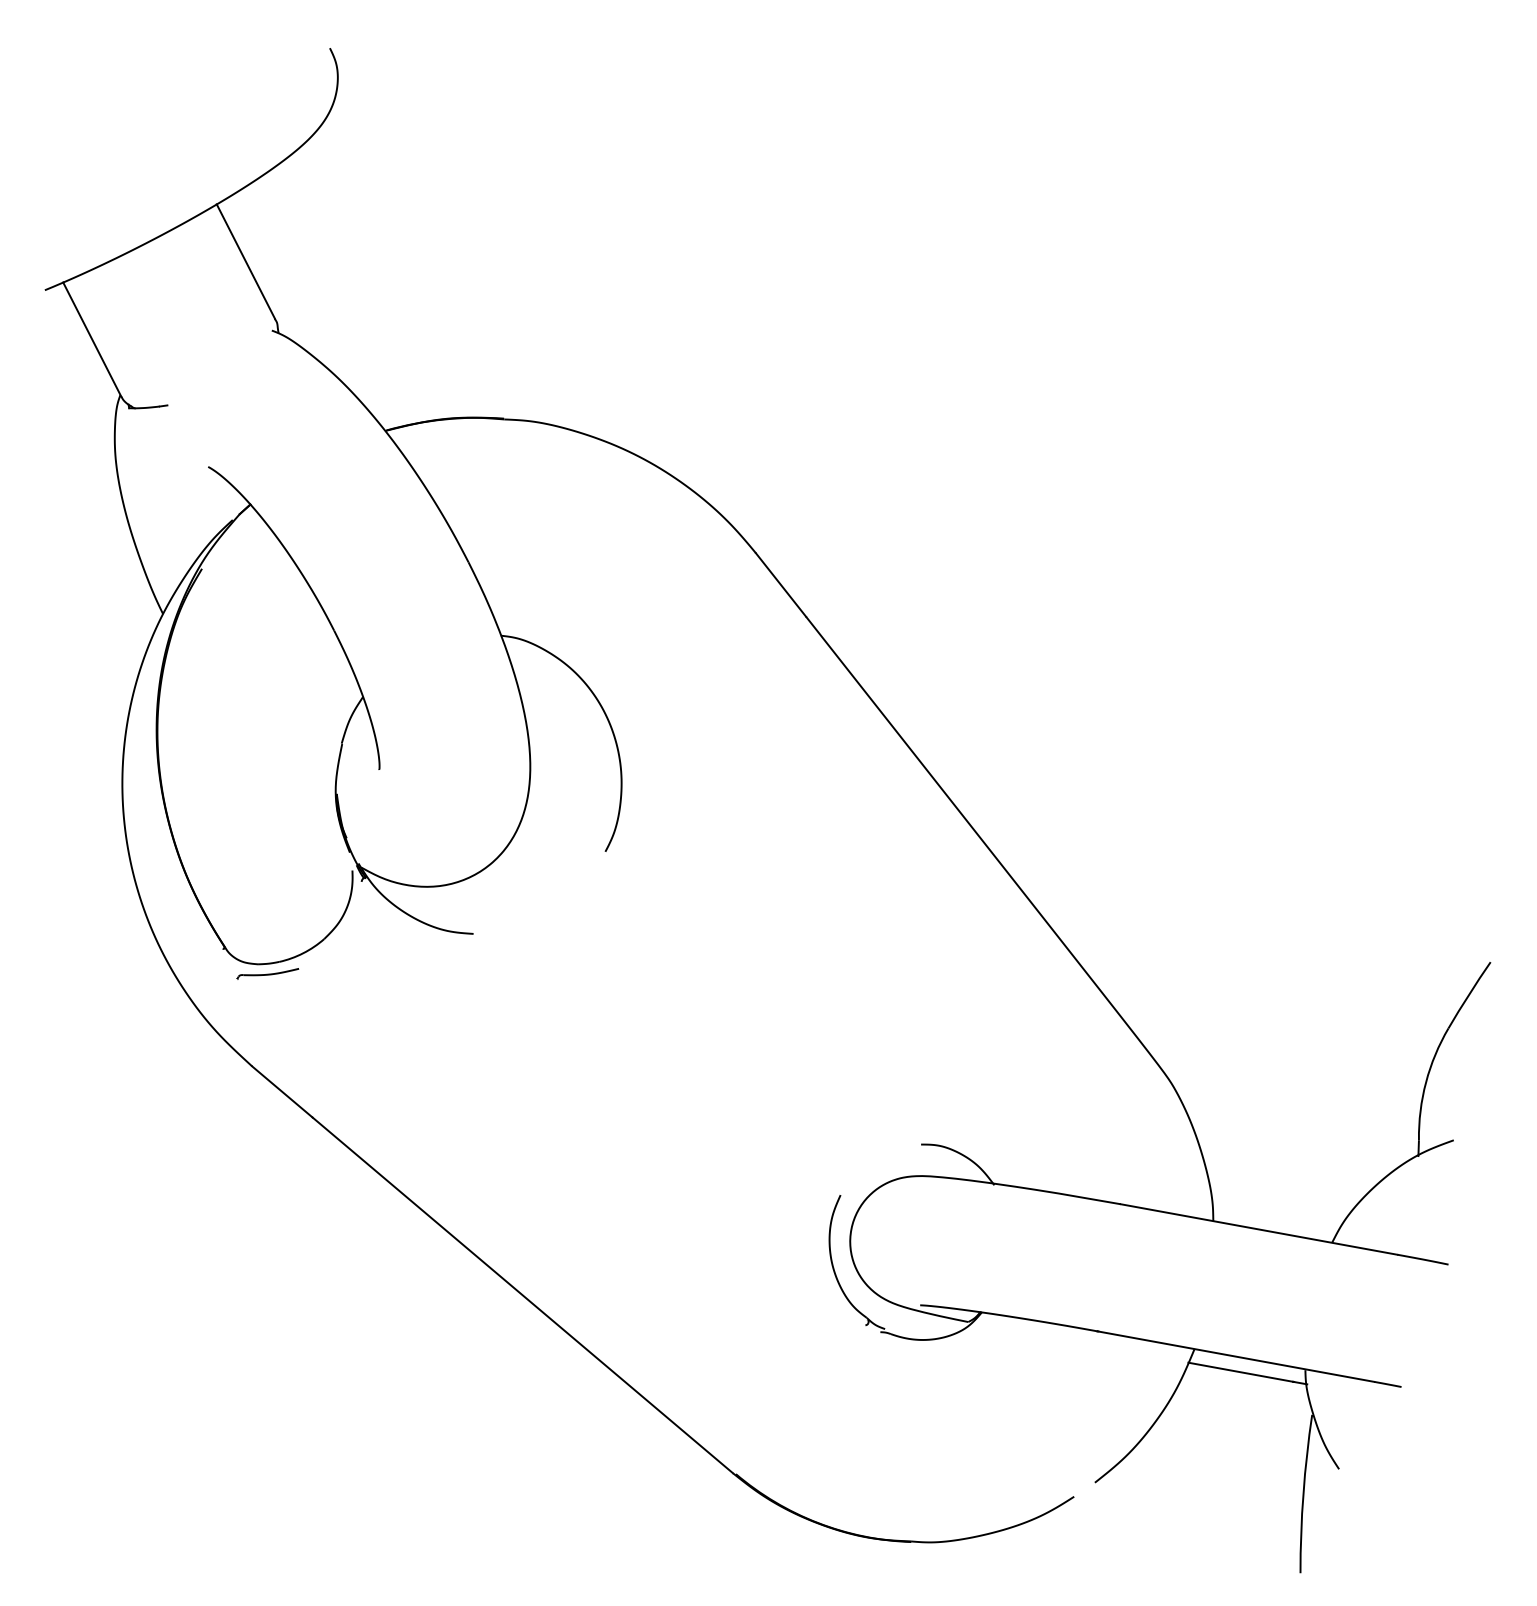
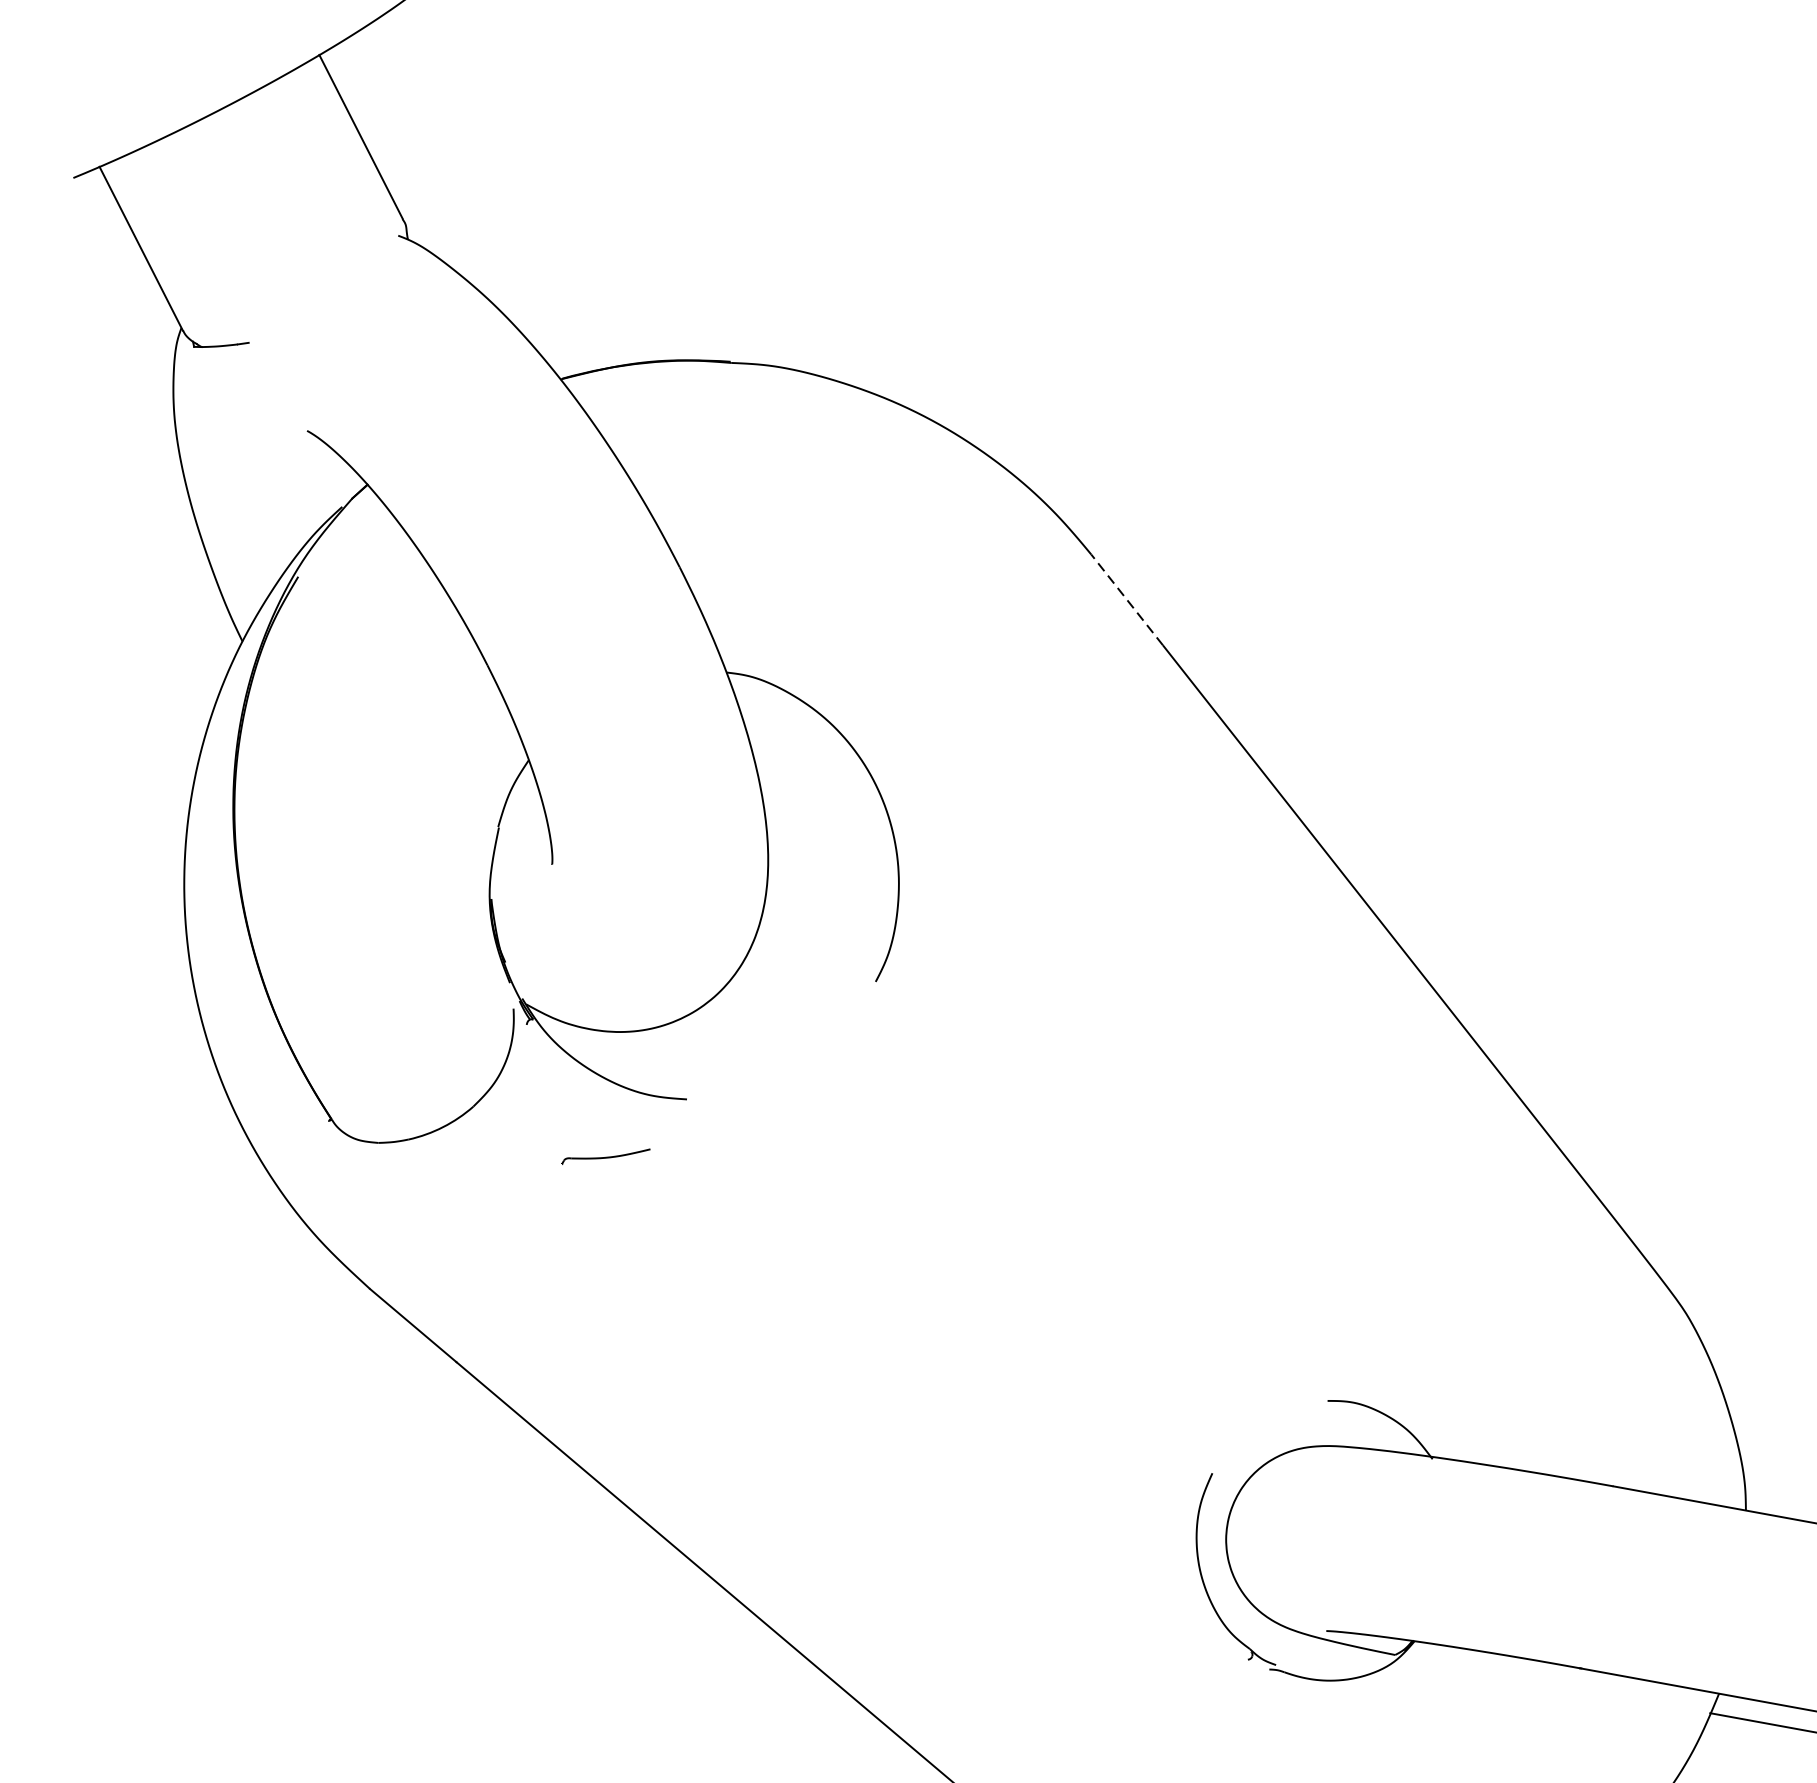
line: (780, 584) -> (1126, 599), solid -> dashed
part: (267, 973) -> (605, 1156), moved

